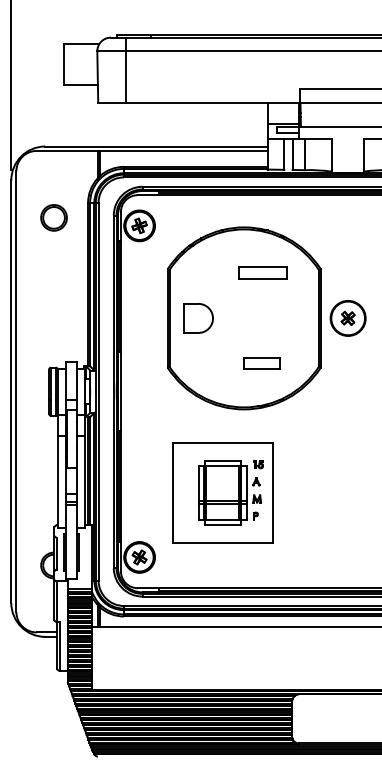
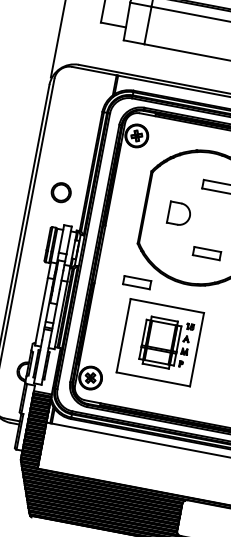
part: (53, 217) -> (60, 192), moved
part: (198, 318) -> (179, 214), moved
part: (176, 419) -> (136, 282), added

